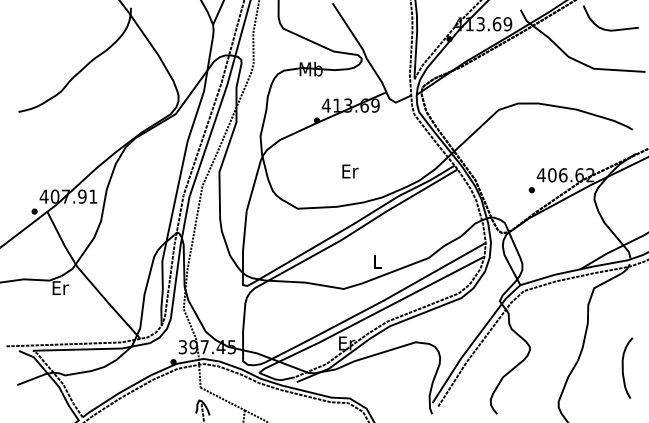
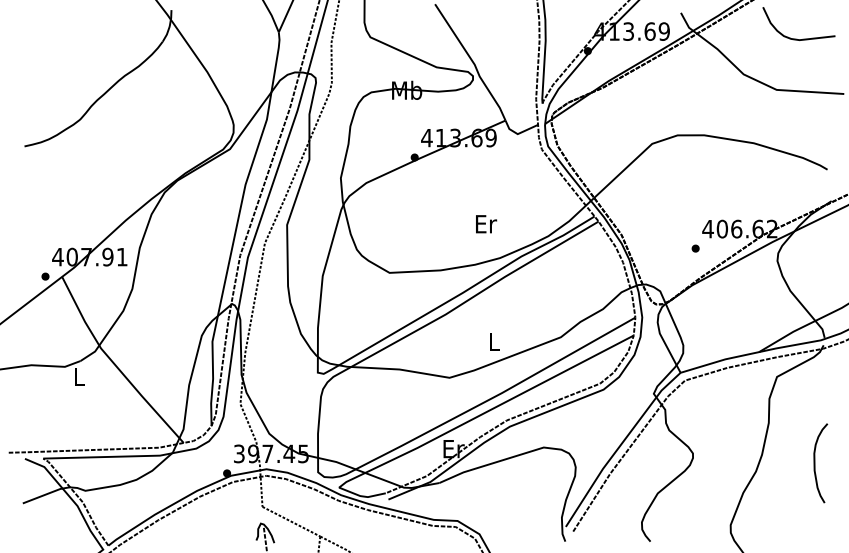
text: (350, 171) -> (486, 224), moved
text: (60, 287) -> (79, 376), Er -> L
curve: (623, 368) -> (815, 463), moved

